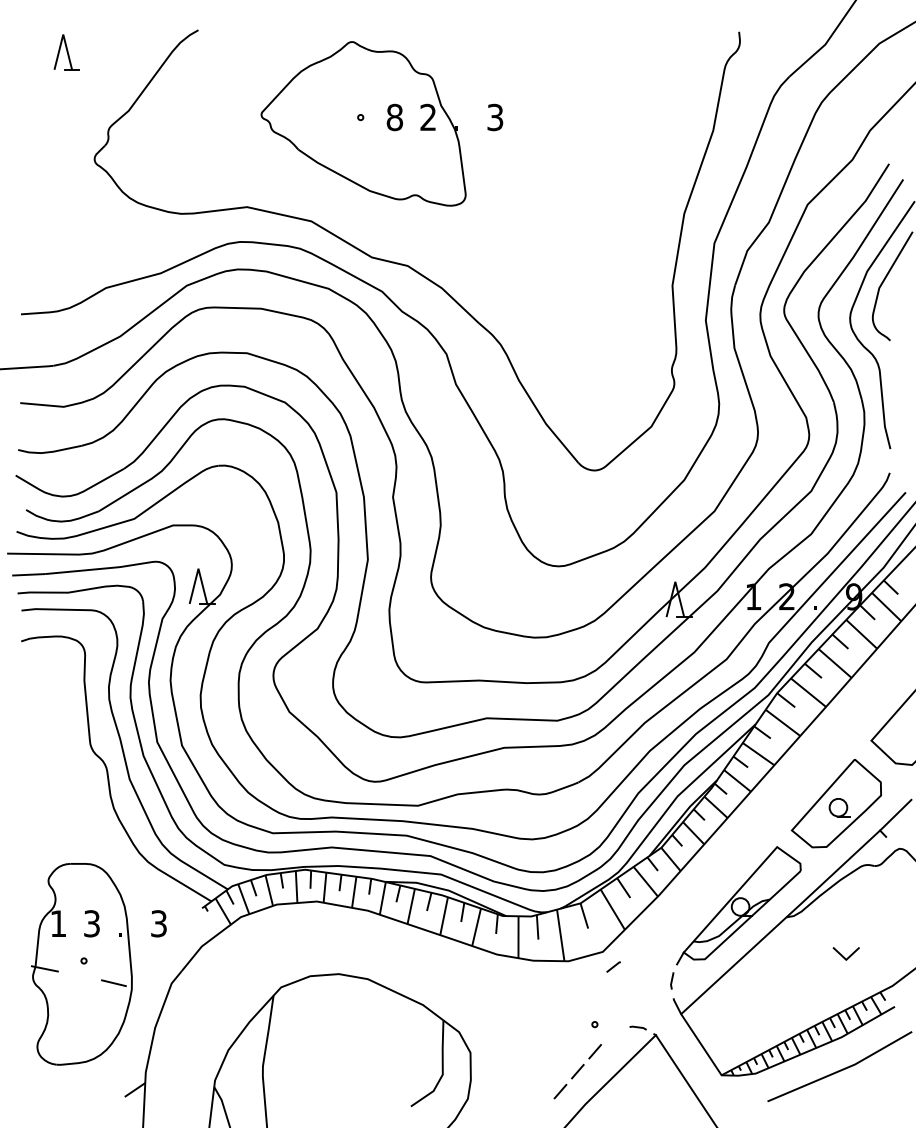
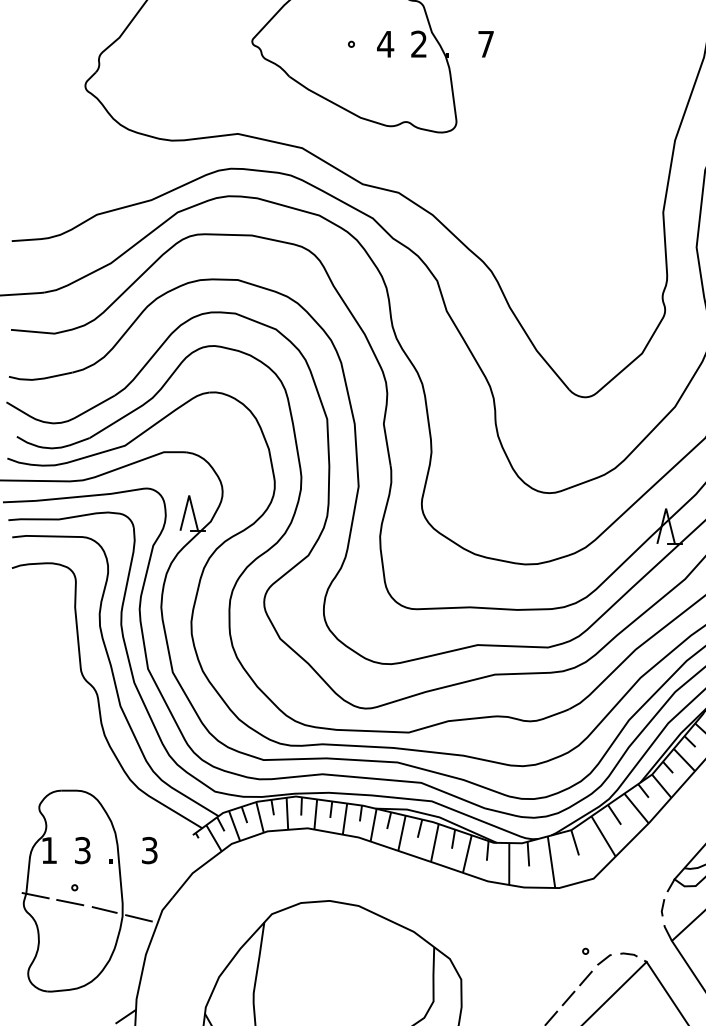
text: (394, 117) -> (385, 44), 8 -> 4
text: (495, 117) -> (486, 44), 3 -> 7
line: (613, 966) -> (604, 959), moved
line: (79, 975) -> (70, 902), added
line: (148, 991) -> (139, 918), added

